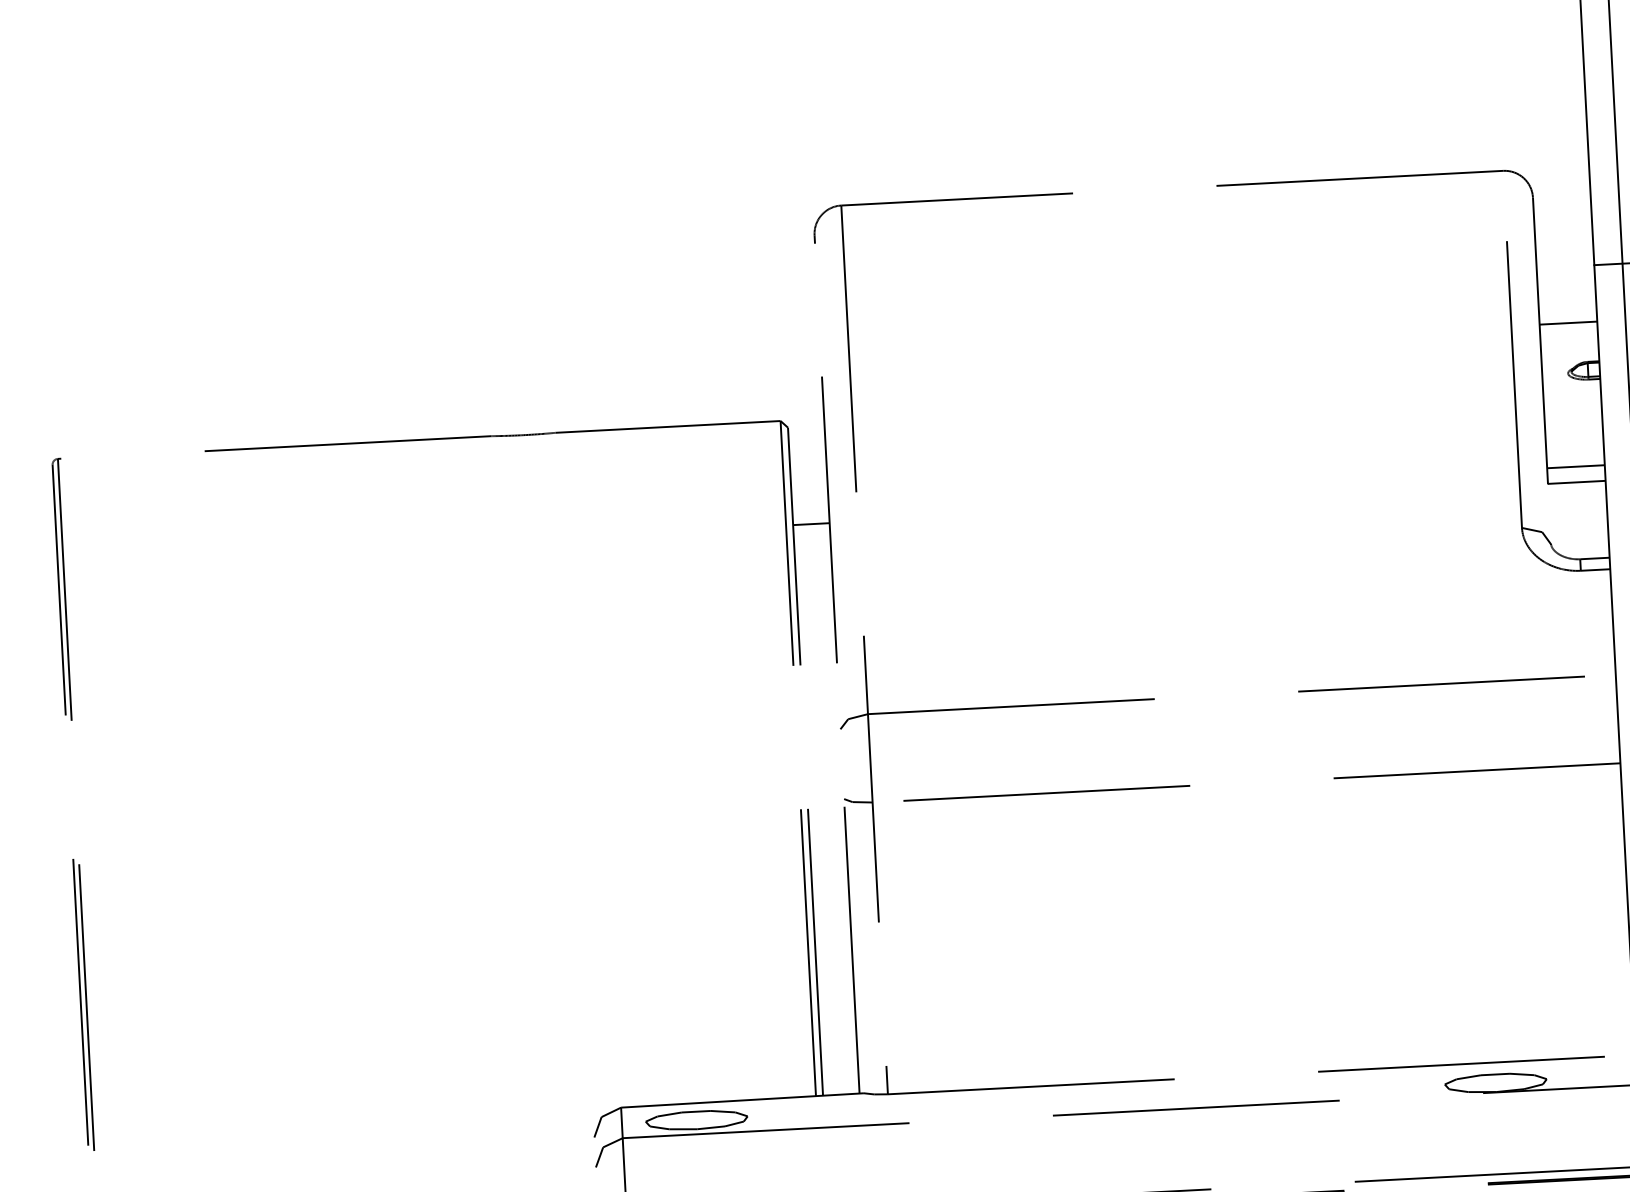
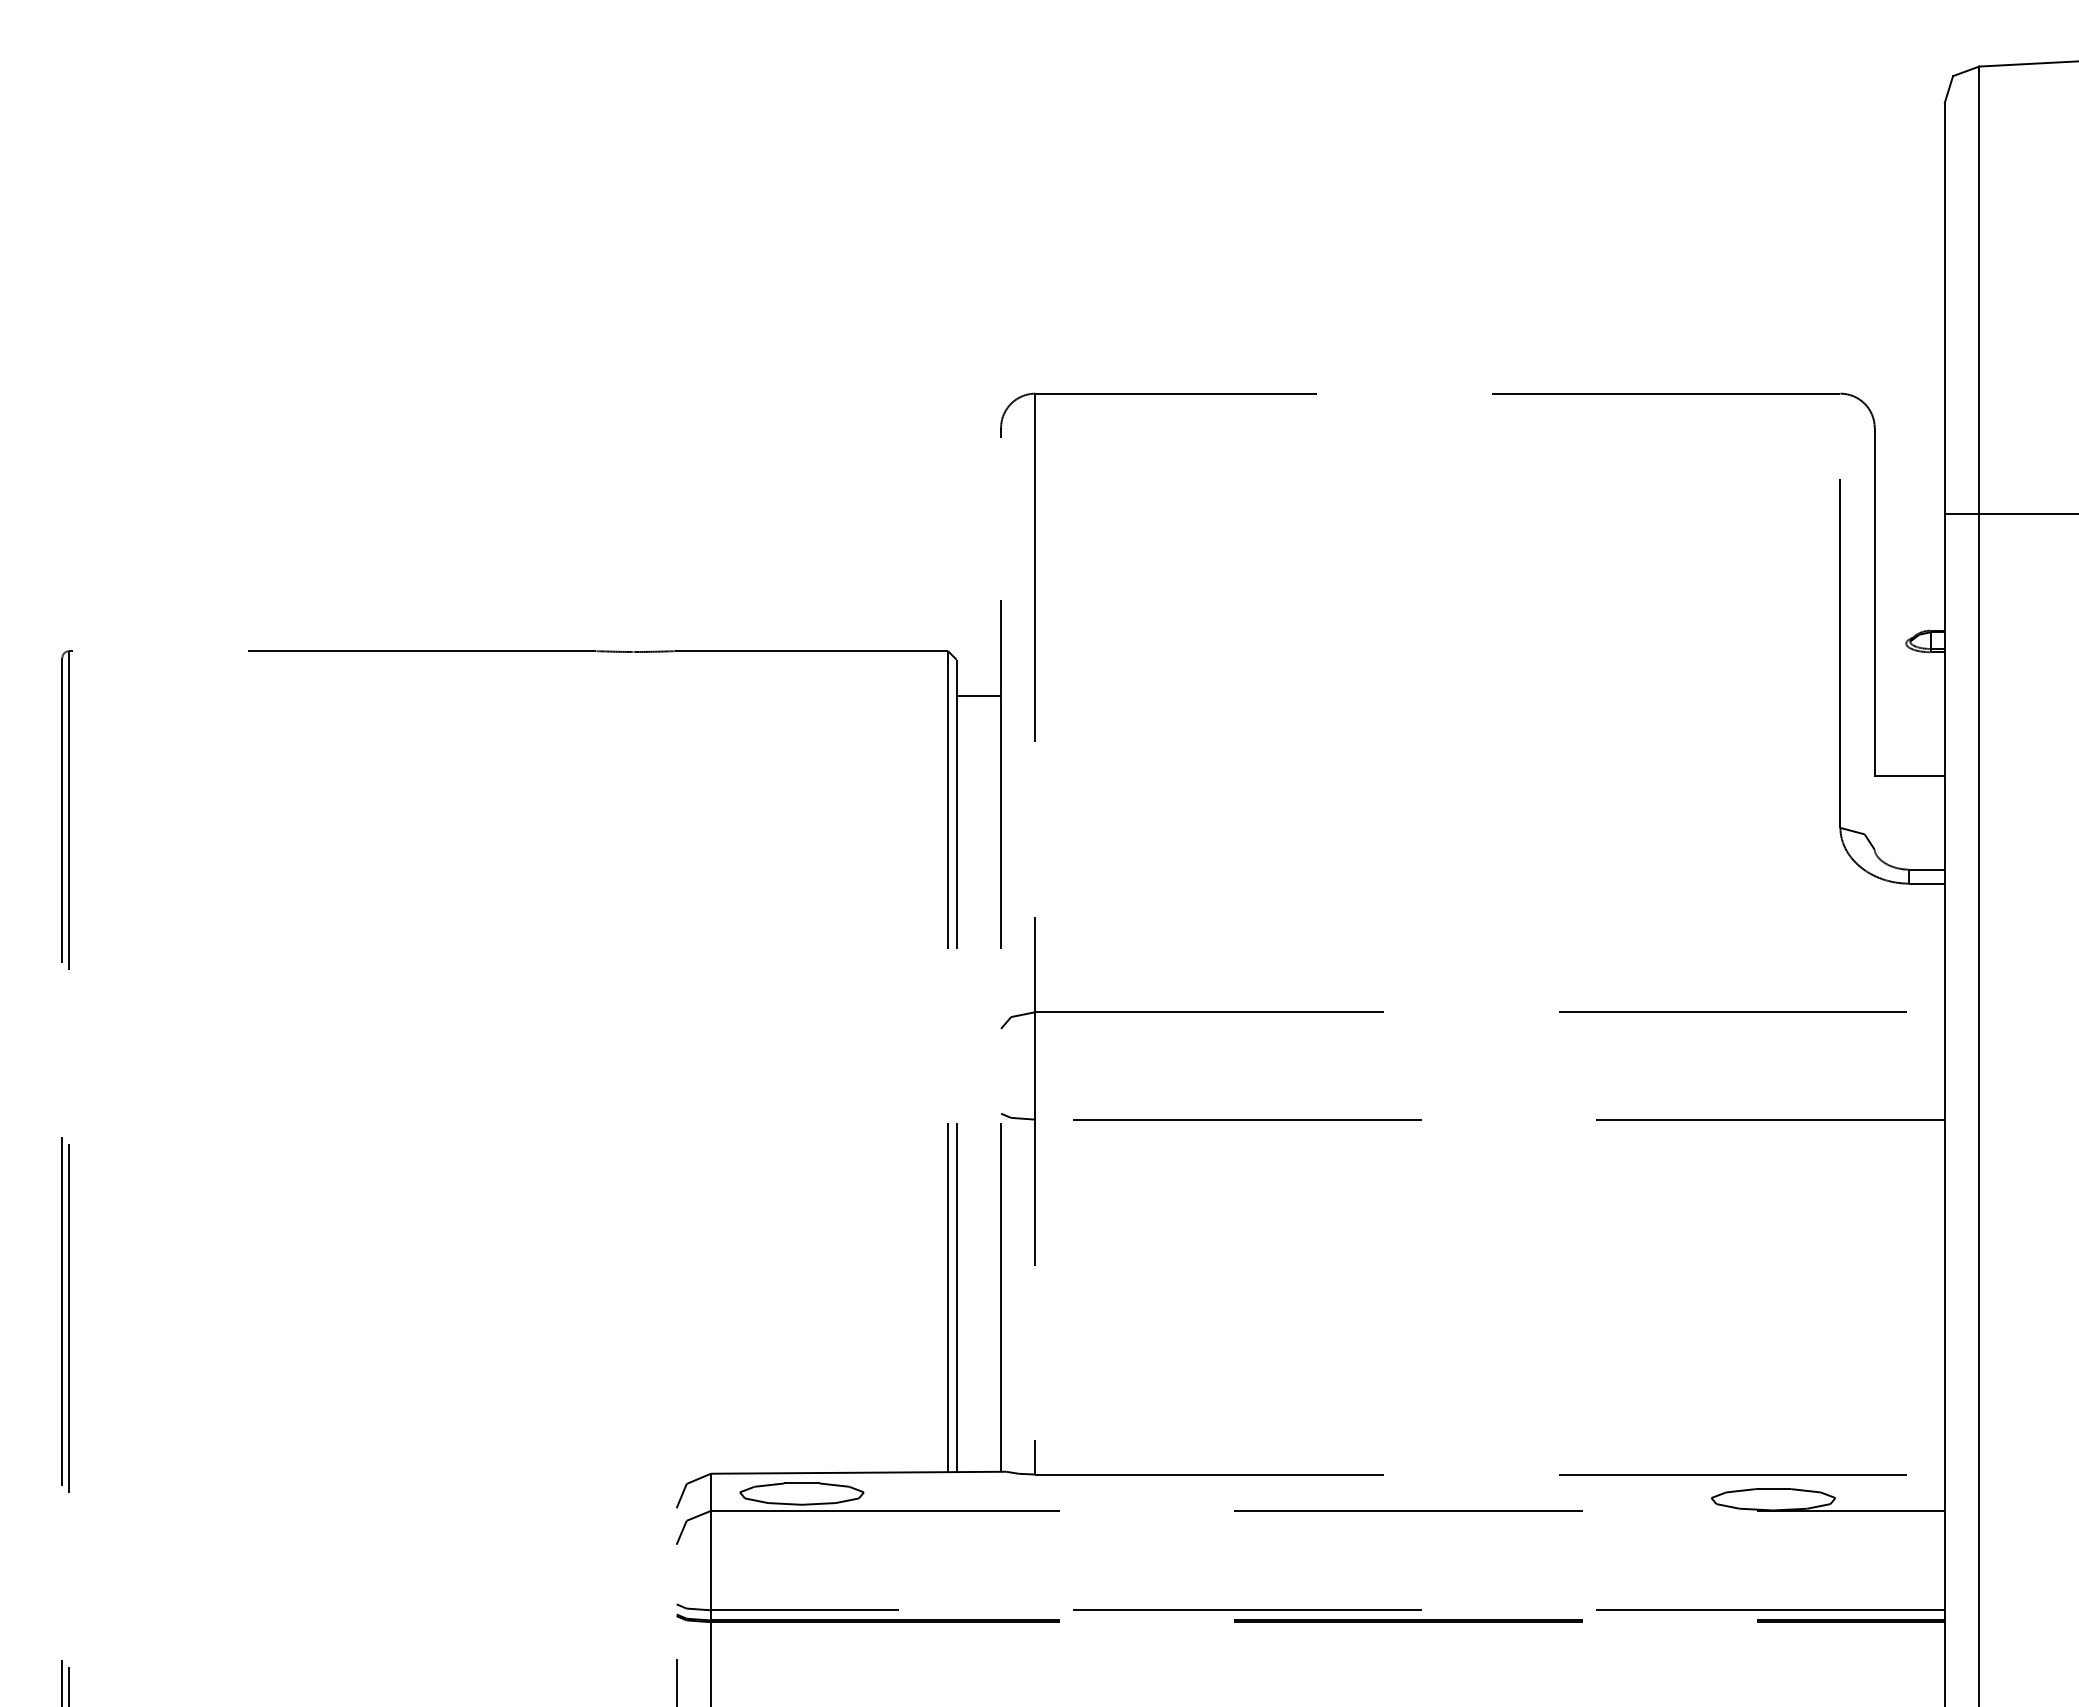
line: (1568, 323) -> (1909, 582), removed
line: (1575, 467) -> (1909, 757), removed
line: (811, 524) -> (978, 696), moved

